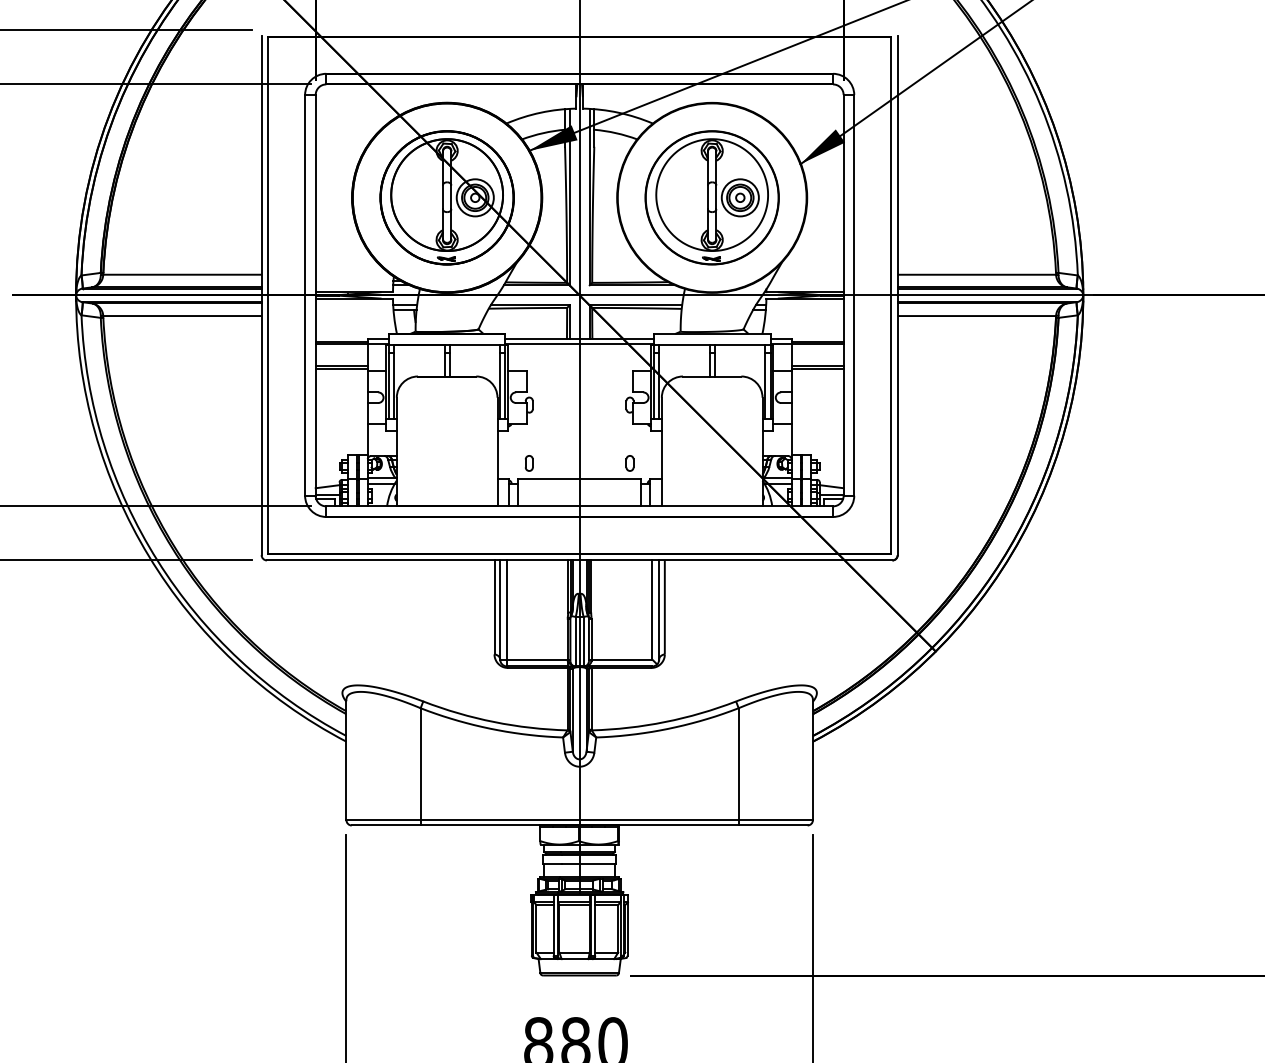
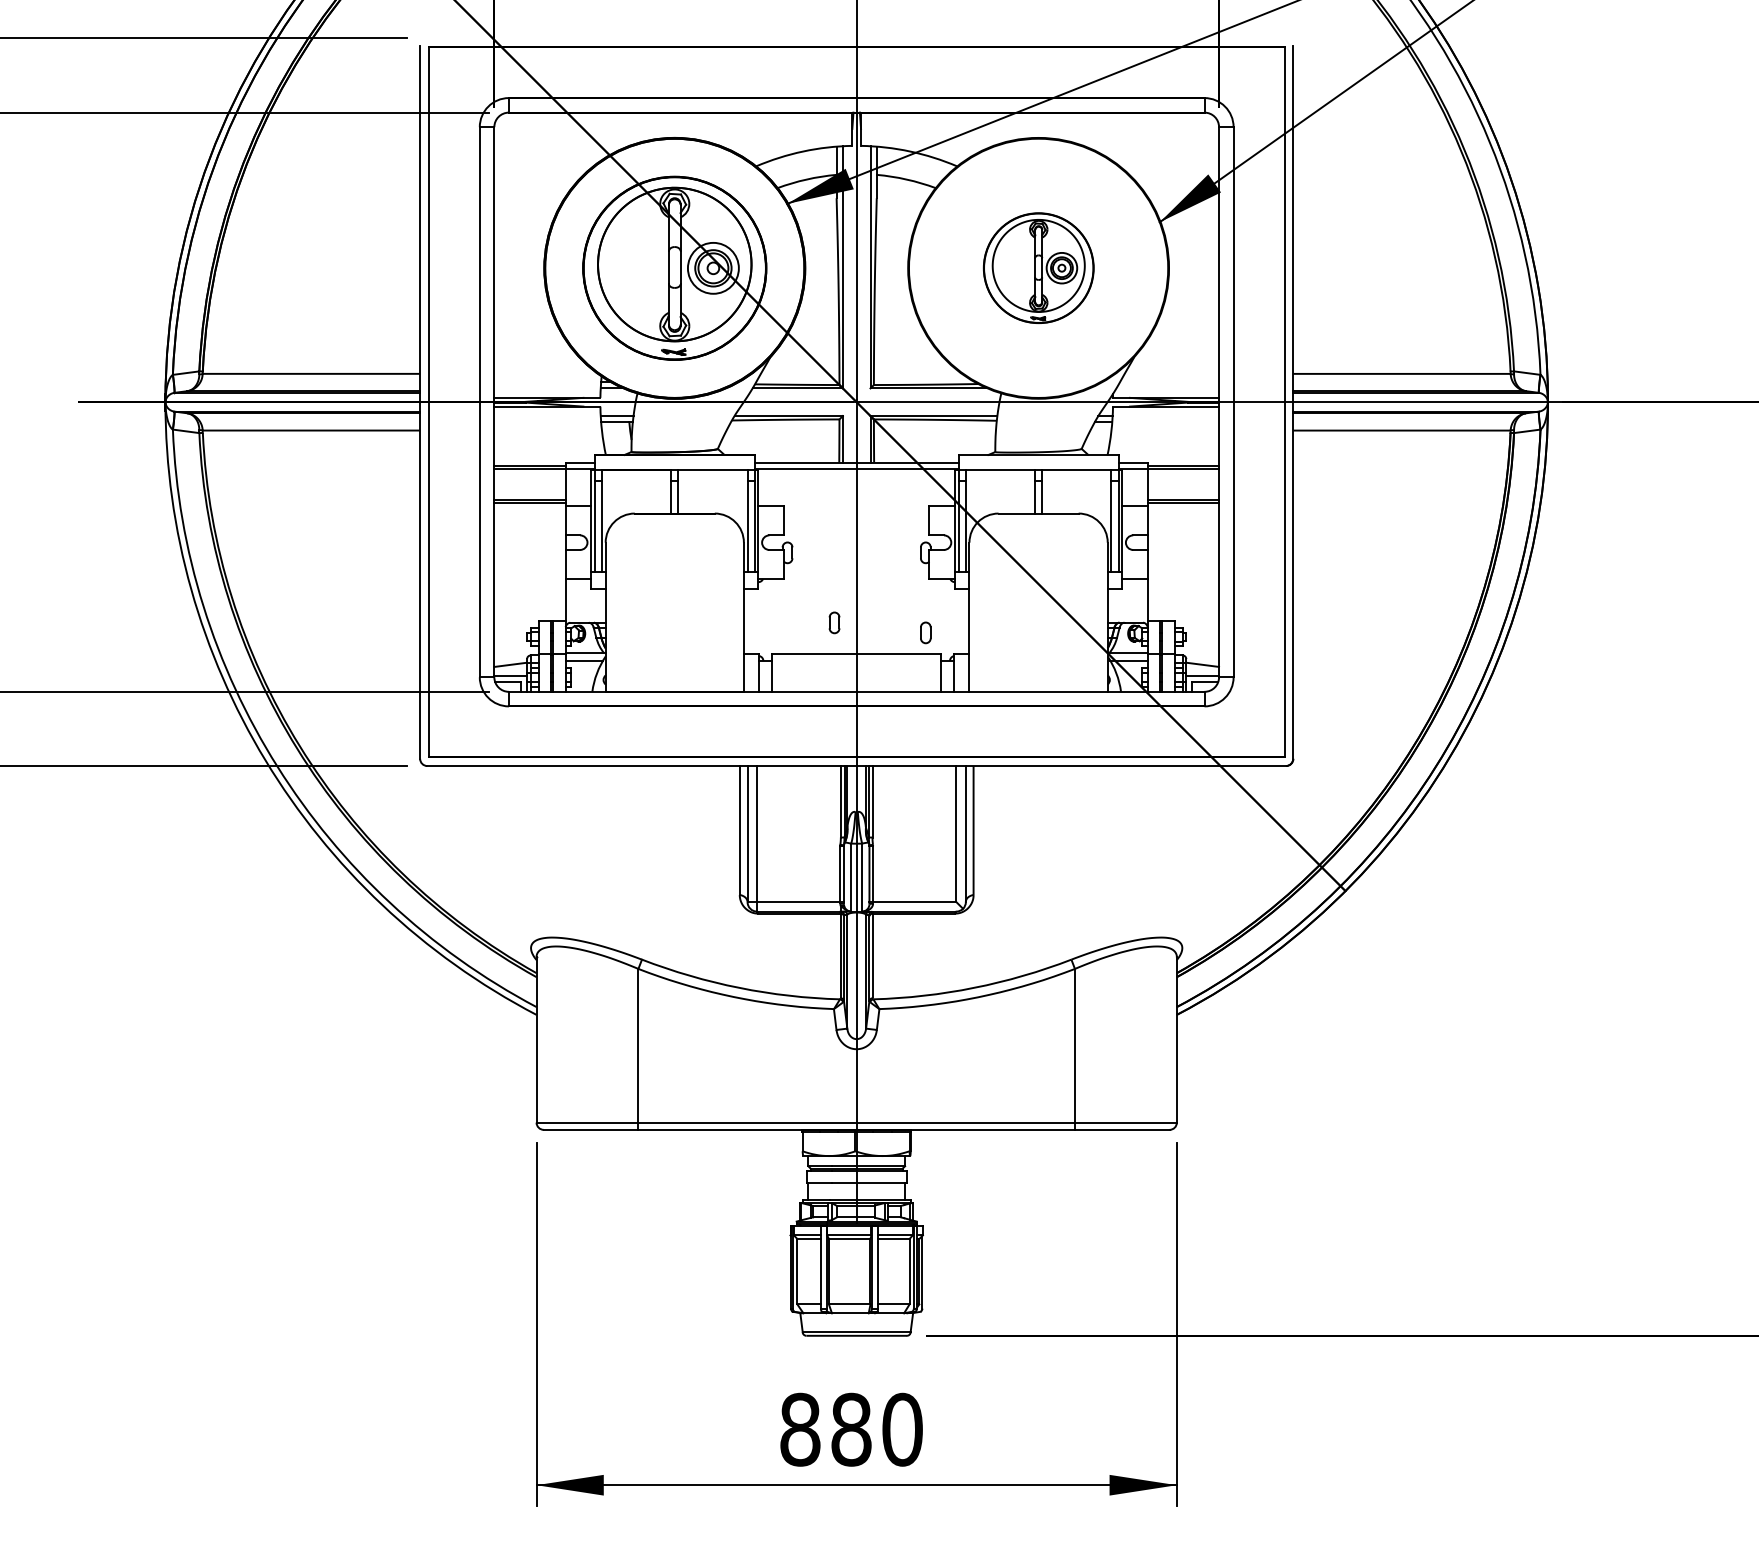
part: (712, 197) -> (1038, 267), size x0.6
part: (529, 463) -> (834, 622), moved

